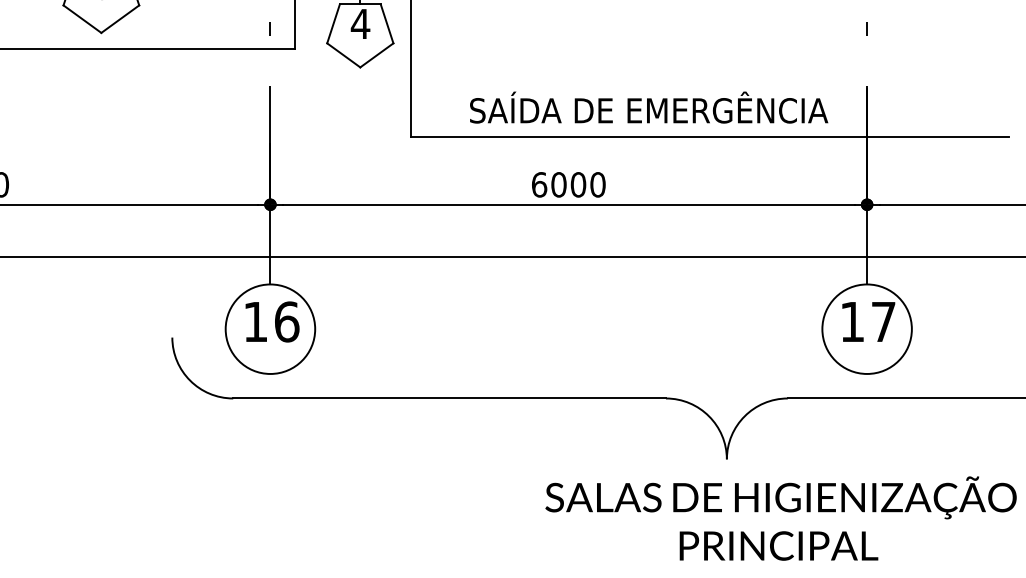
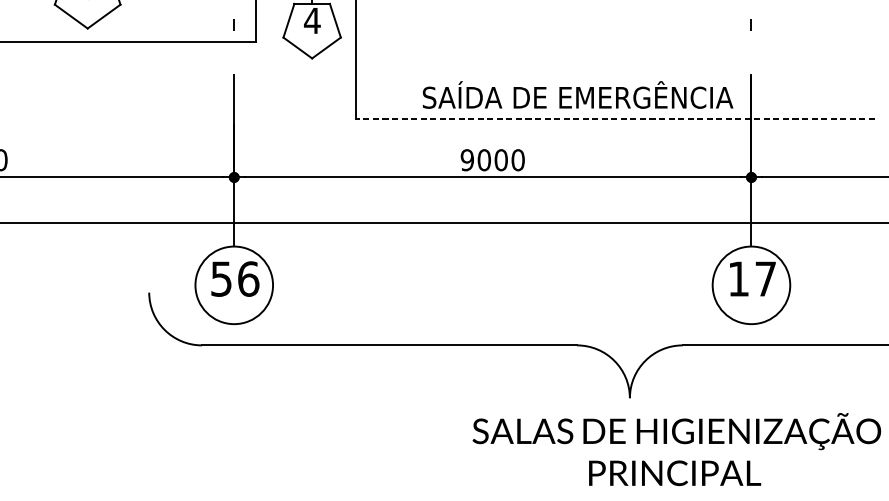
text: (649, 107) -> (578, 94), moved
line: (709, 136) -> (614, 118), solid -> dashed
text: (539, 184) -> (467, 159), 6000 -> 9000
text: (255, 322) -> (221, 279), 16 -> 56

